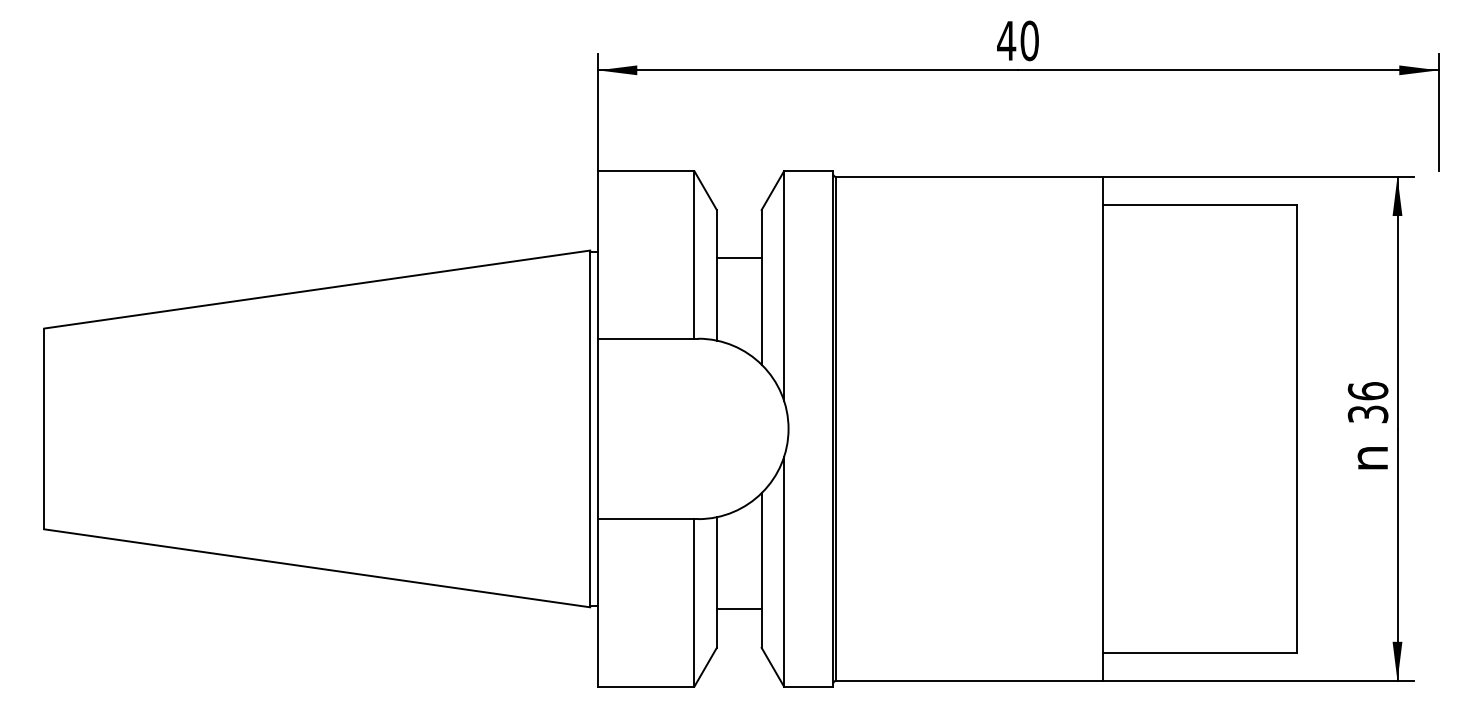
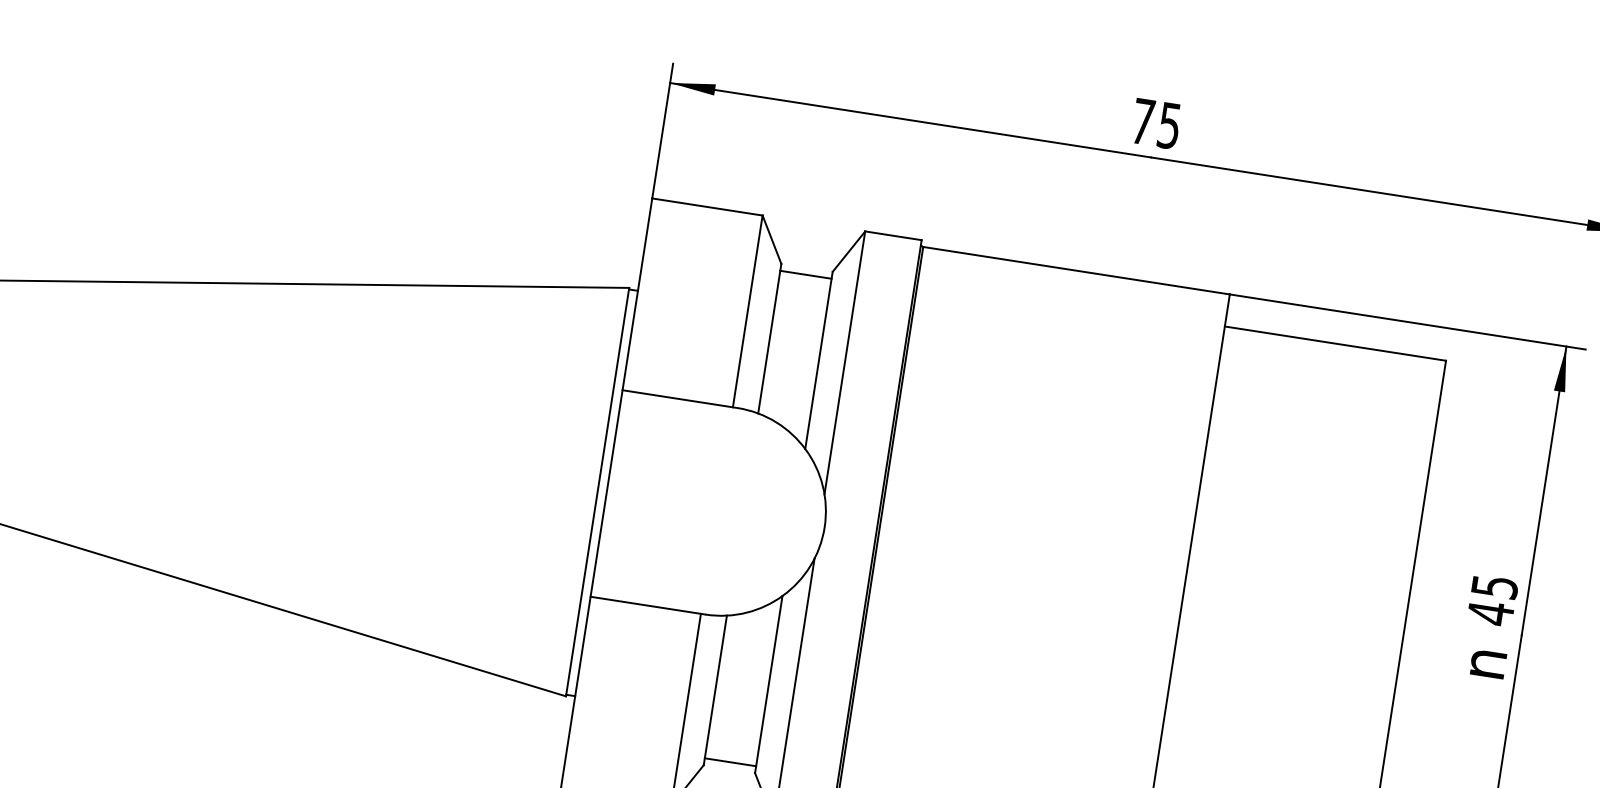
text: (1017, 40) -> (1155, 123), 40 -> 75
line: (738, 258) -> (805, 275), moved
text: (1367, 403) -> (1491, 600), 36 -> 45
line: (738, 608) -> (729, 761), moved

